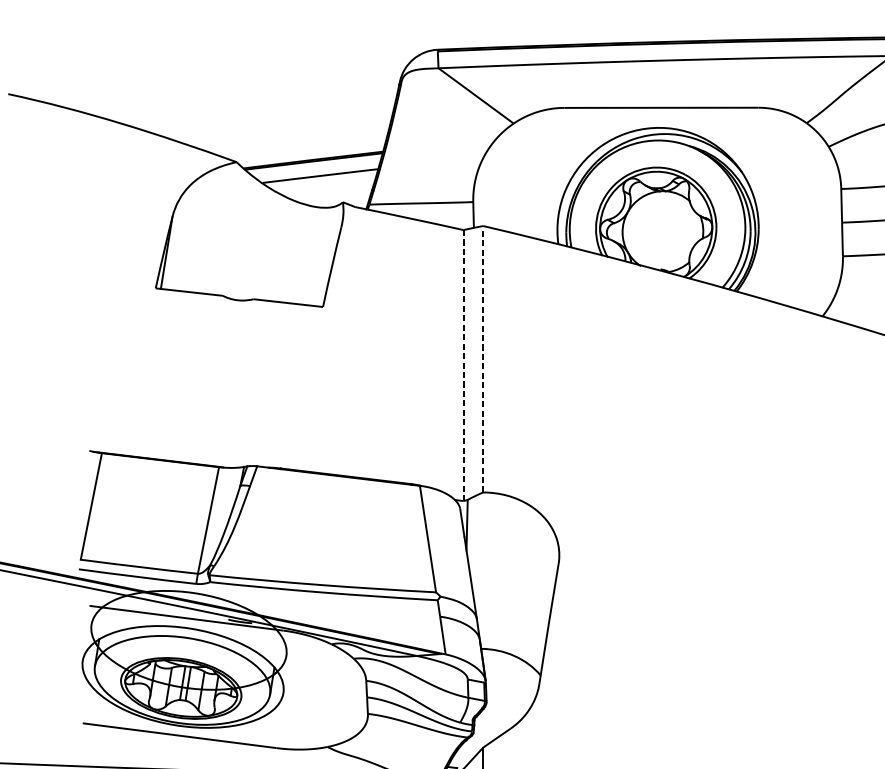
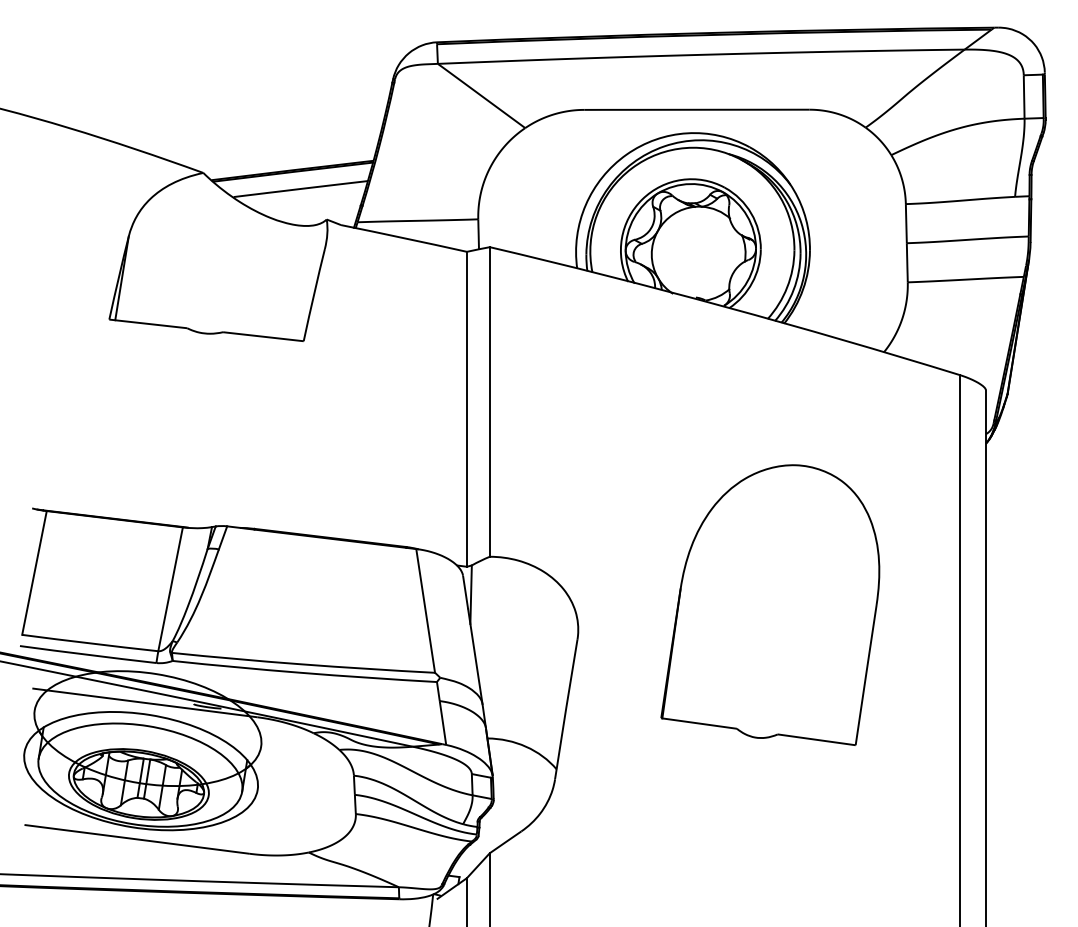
line: (482, 358) -> (489, 401), dashed -> solid
line: (463, 364) -> (466, 408), dashed -> solid
part: (724, 533) -> (770, 604), added

